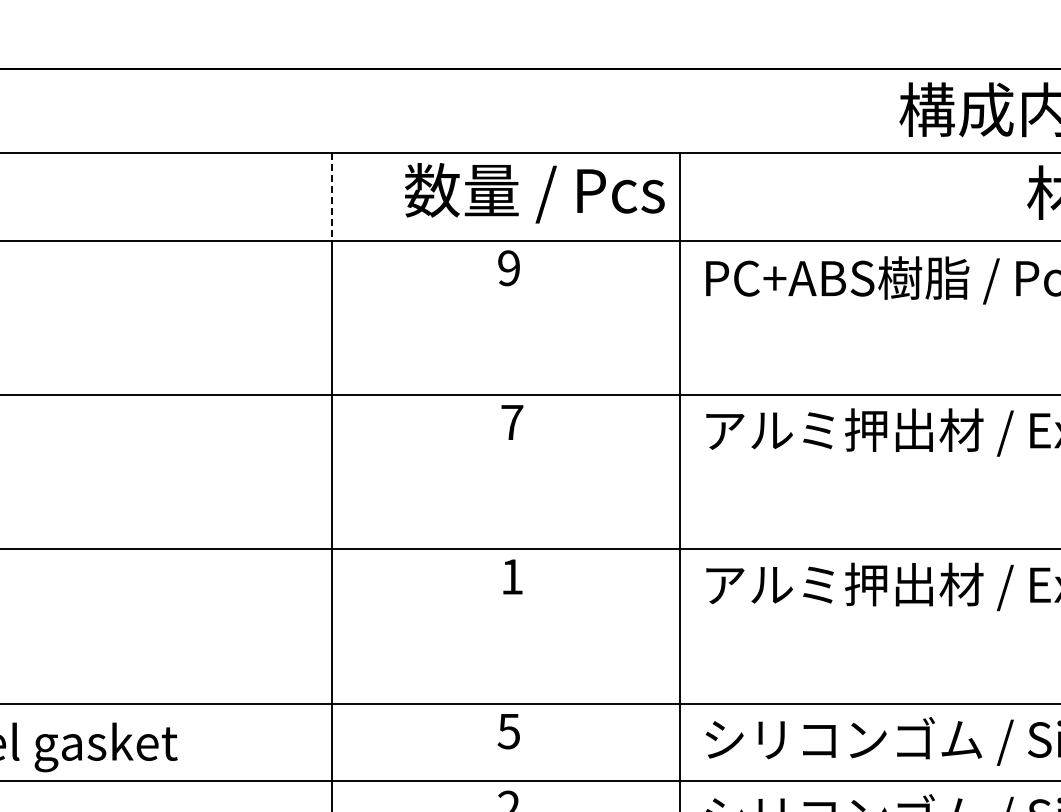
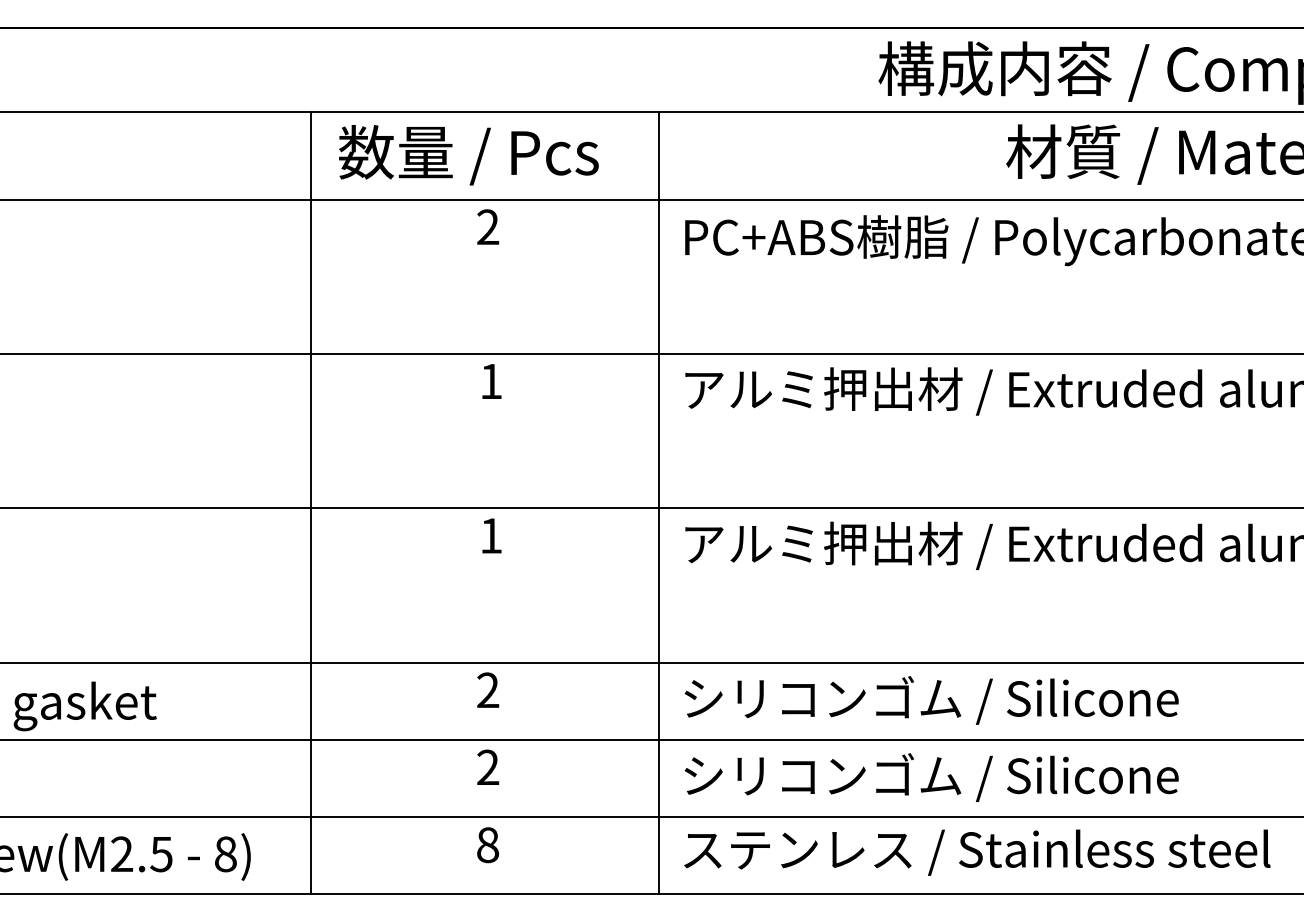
text: (534, 193) -> (468, 155), moved
line: (332, 196) -> (311, 155), dashed -> solid
text: (509, 268) -> (488, 227), 9 -> 2
text: (512, 422) -> (491, 381), 7 -> 1
text: (508, 731) -> (487, 690), 5 -> 2

